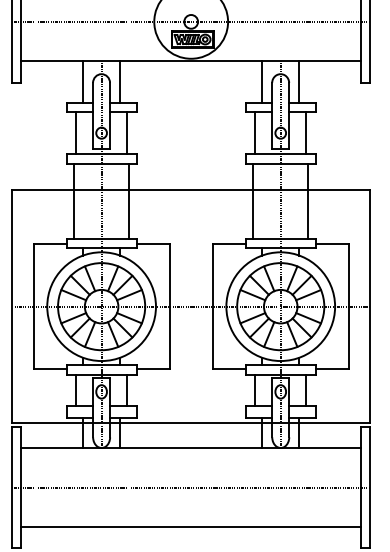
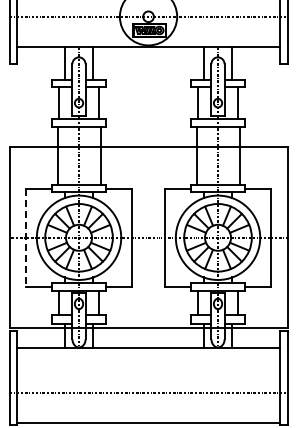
line: (33, 306) -> (26, 237), solid -> dashed
line: (191, 487) -> (148, 393), moved
line: (191, 526) -> (148, 422), moved

